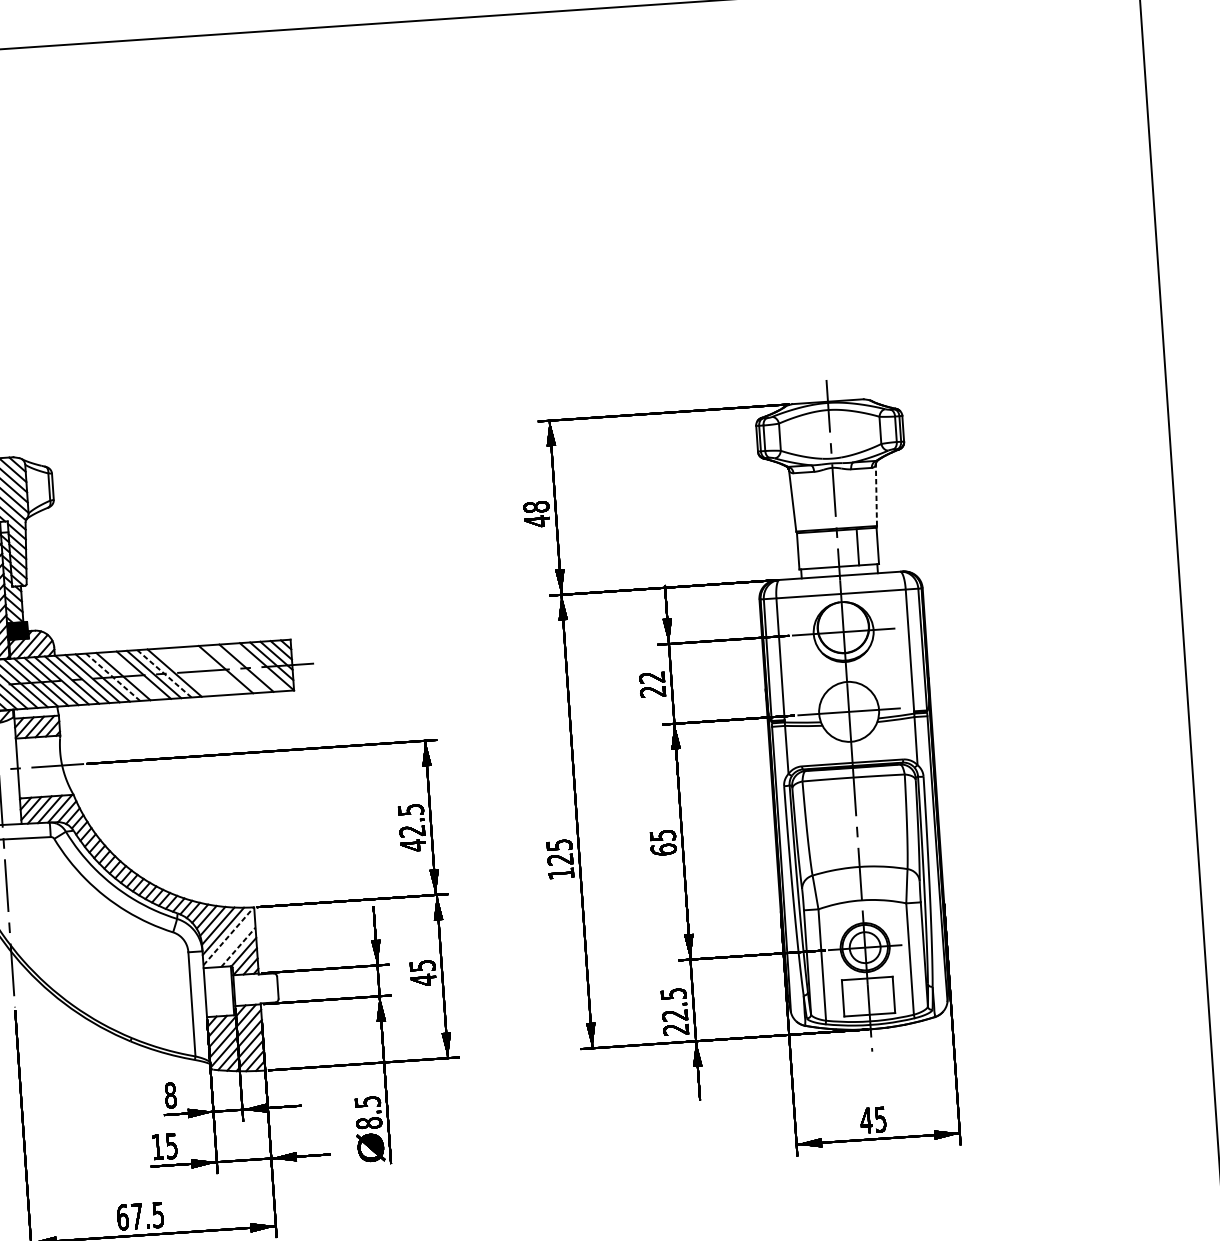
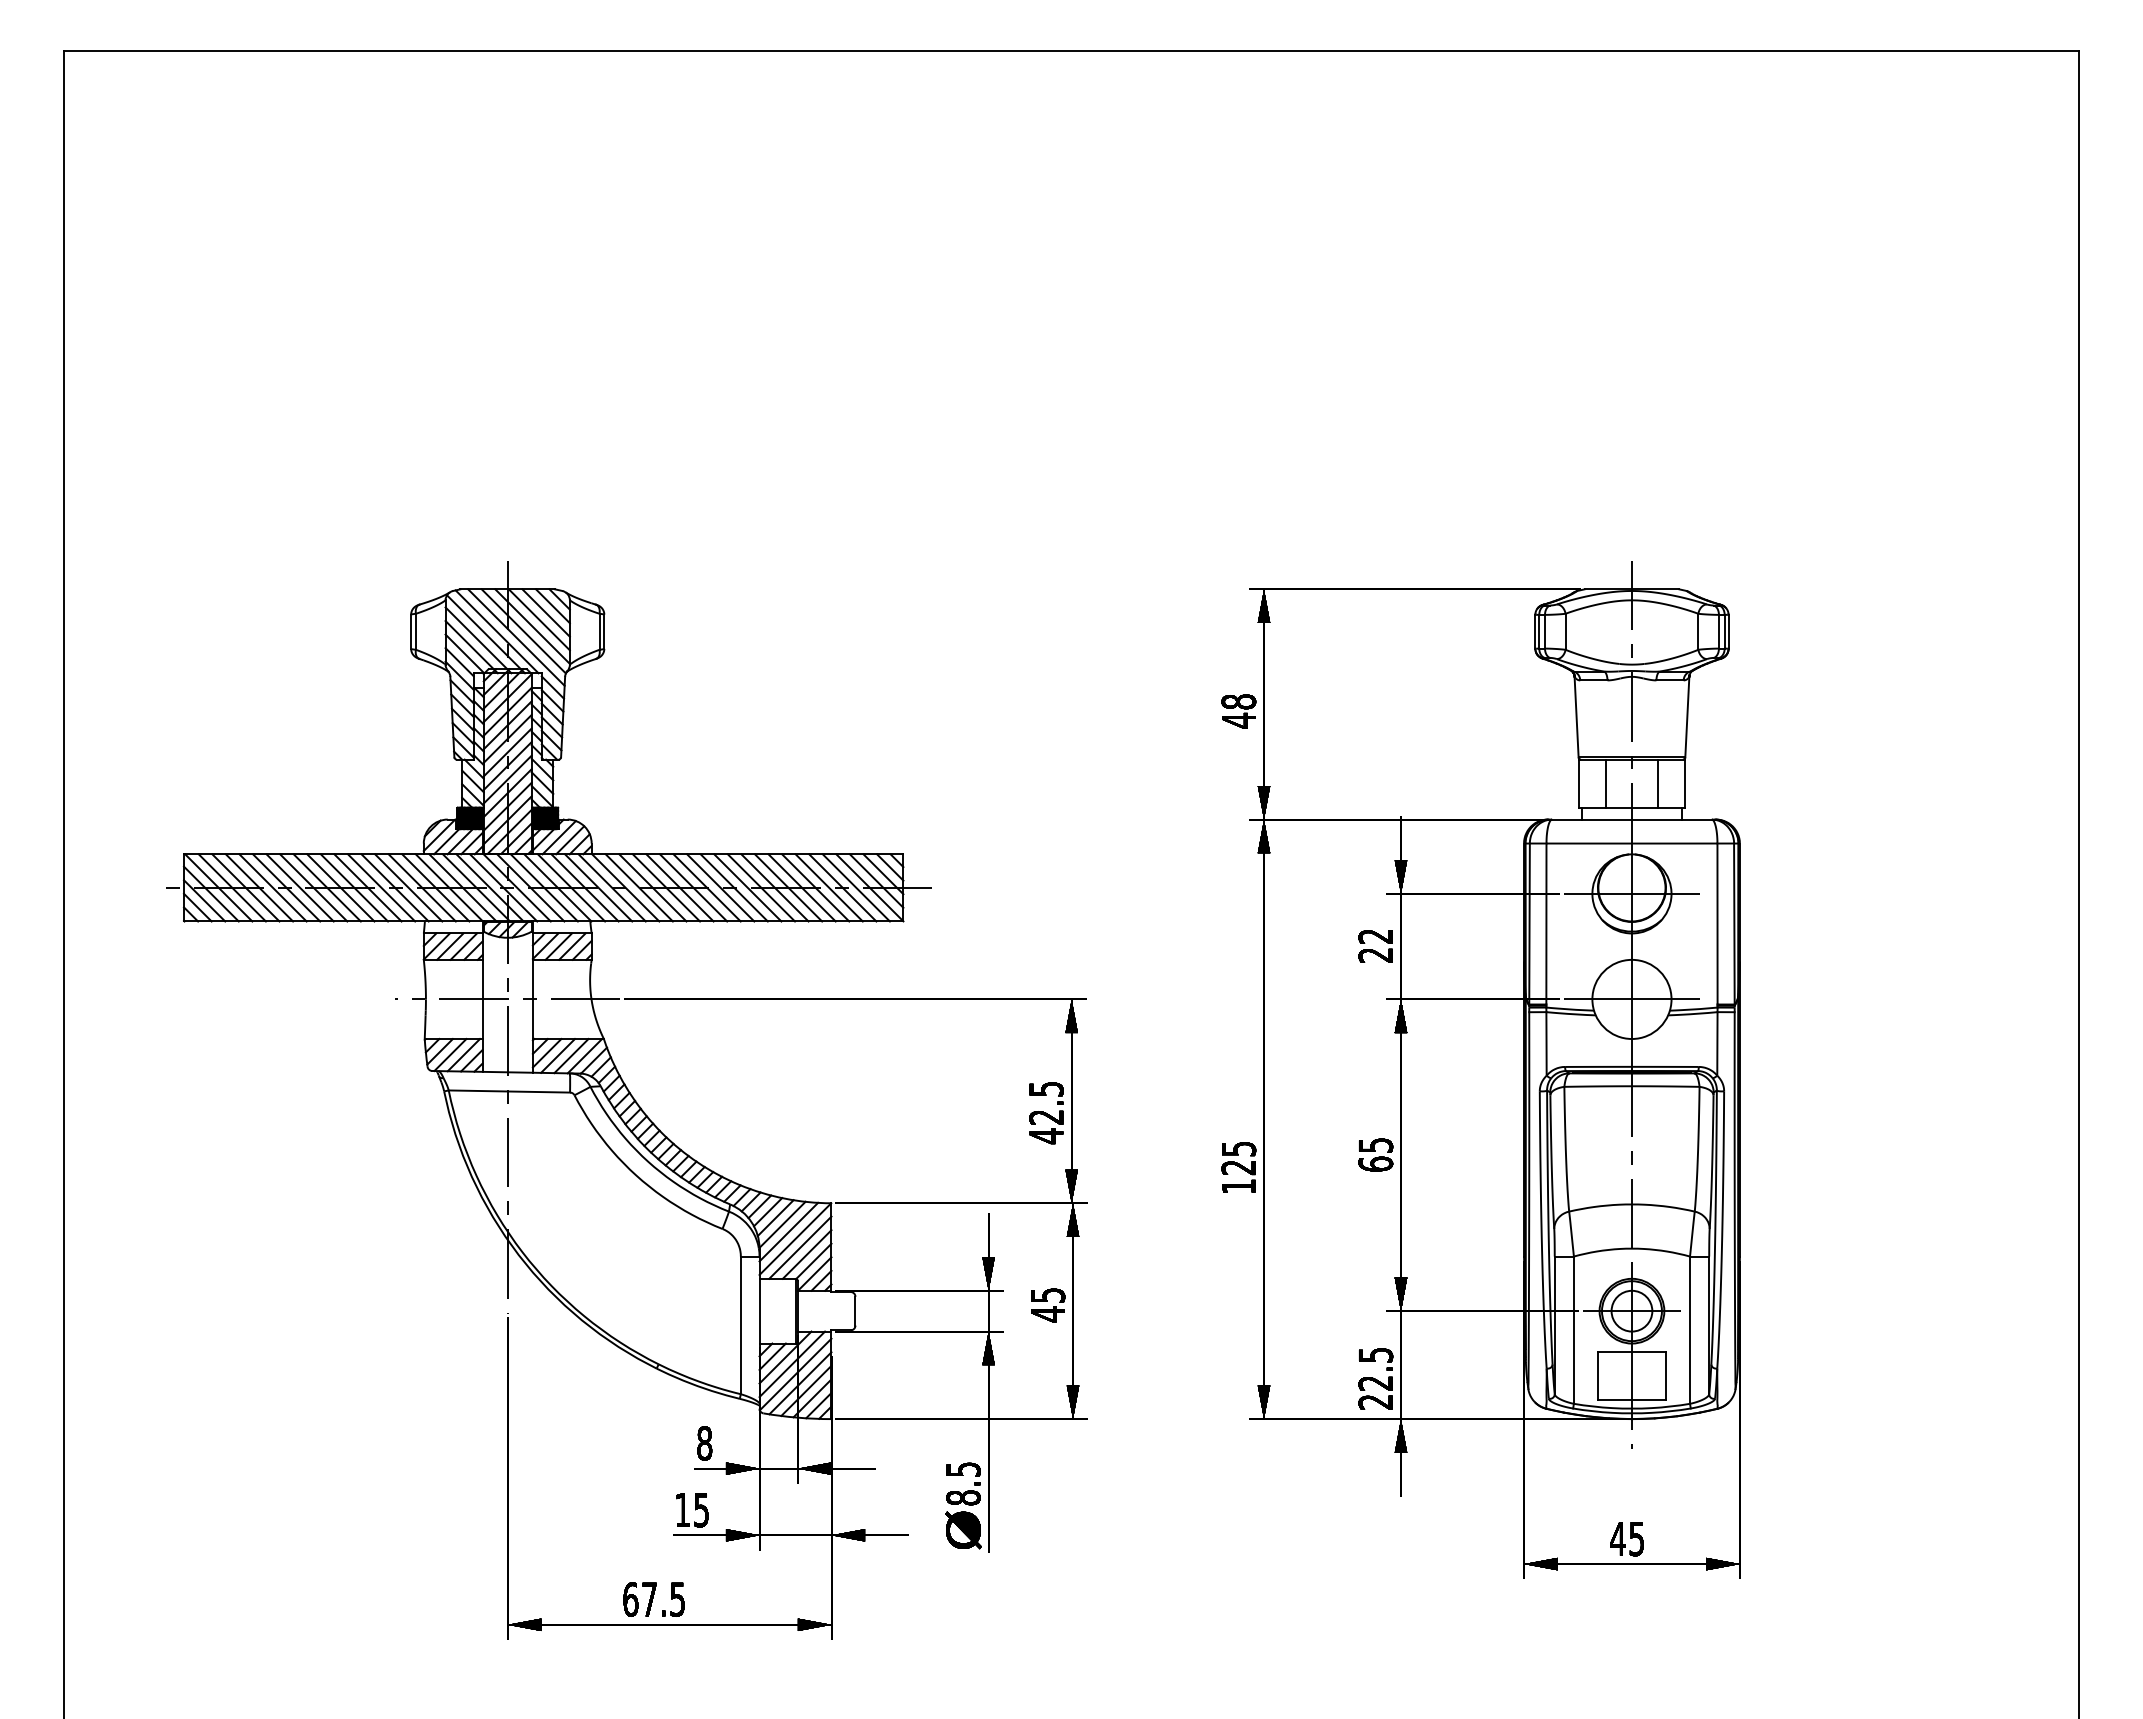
line: (876, 495) -> (1687, 716), dashed -> solid
line: (817, 549) -> (1605, 783), added
line: (256, 667) -> (855, 887), added
line: (235, 668) -> (828, 887), added
line: (205, 670) -> (788, 887), added
line: (215, 670) -> (801, 887), added
line: (194, 671) -> (774, 887), added
line: (184, 672) -> (761, 887), added
line: (163, 673) -> (733, 887), dashed -> solid
line: (133, 675) -> (693, 887), added
line: (113, 677) -> (666, 887), dashed -> solid
line: (228, 936) -> (795, 1239), dashed -> solid
line: (233, 942) -> (800, 1247), added
line: (238, 947) -> (807, 1254), dashed -> solid

